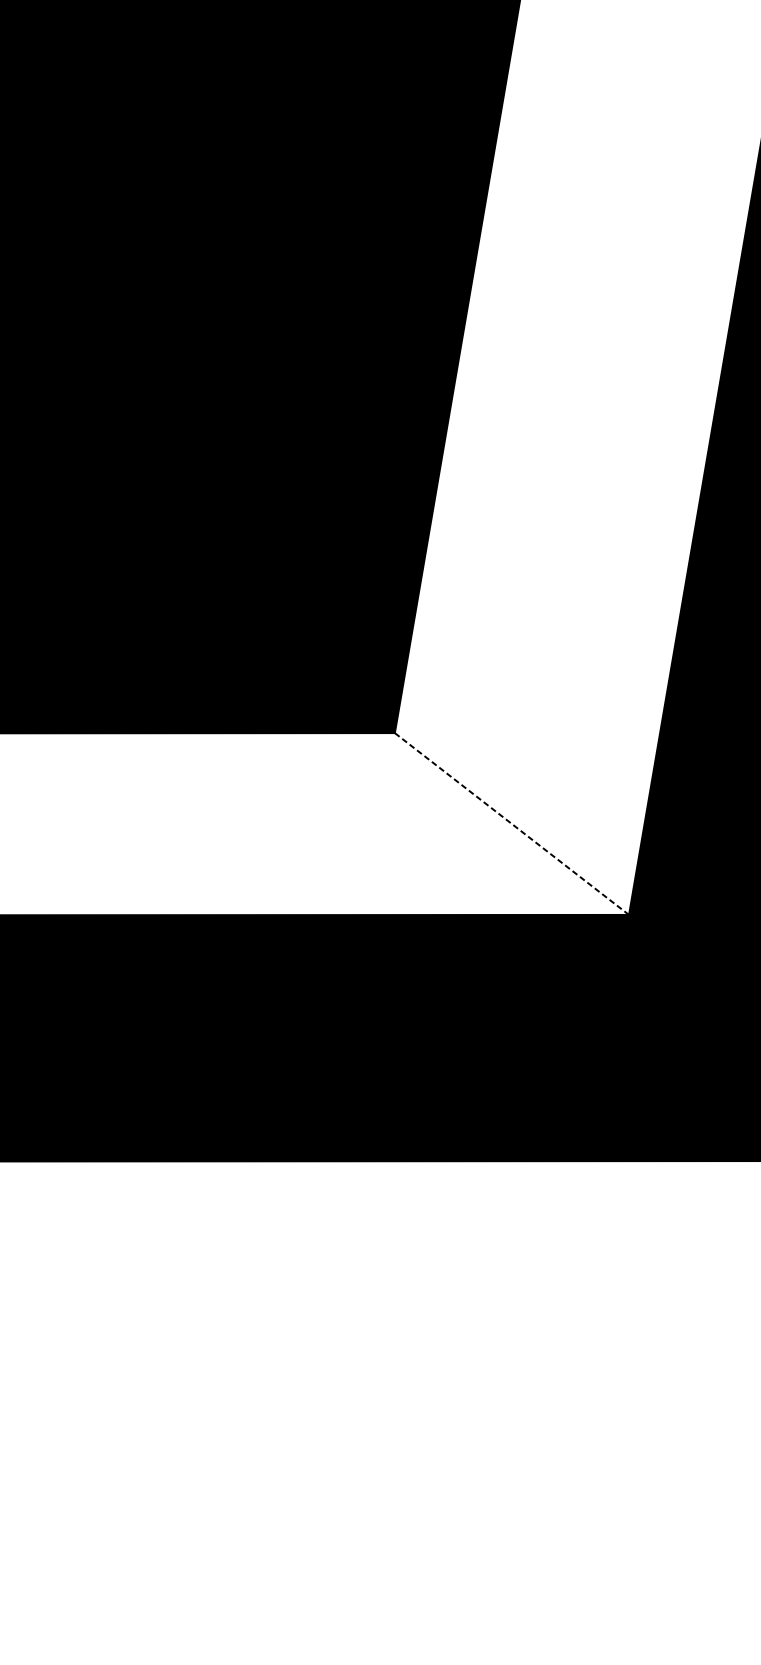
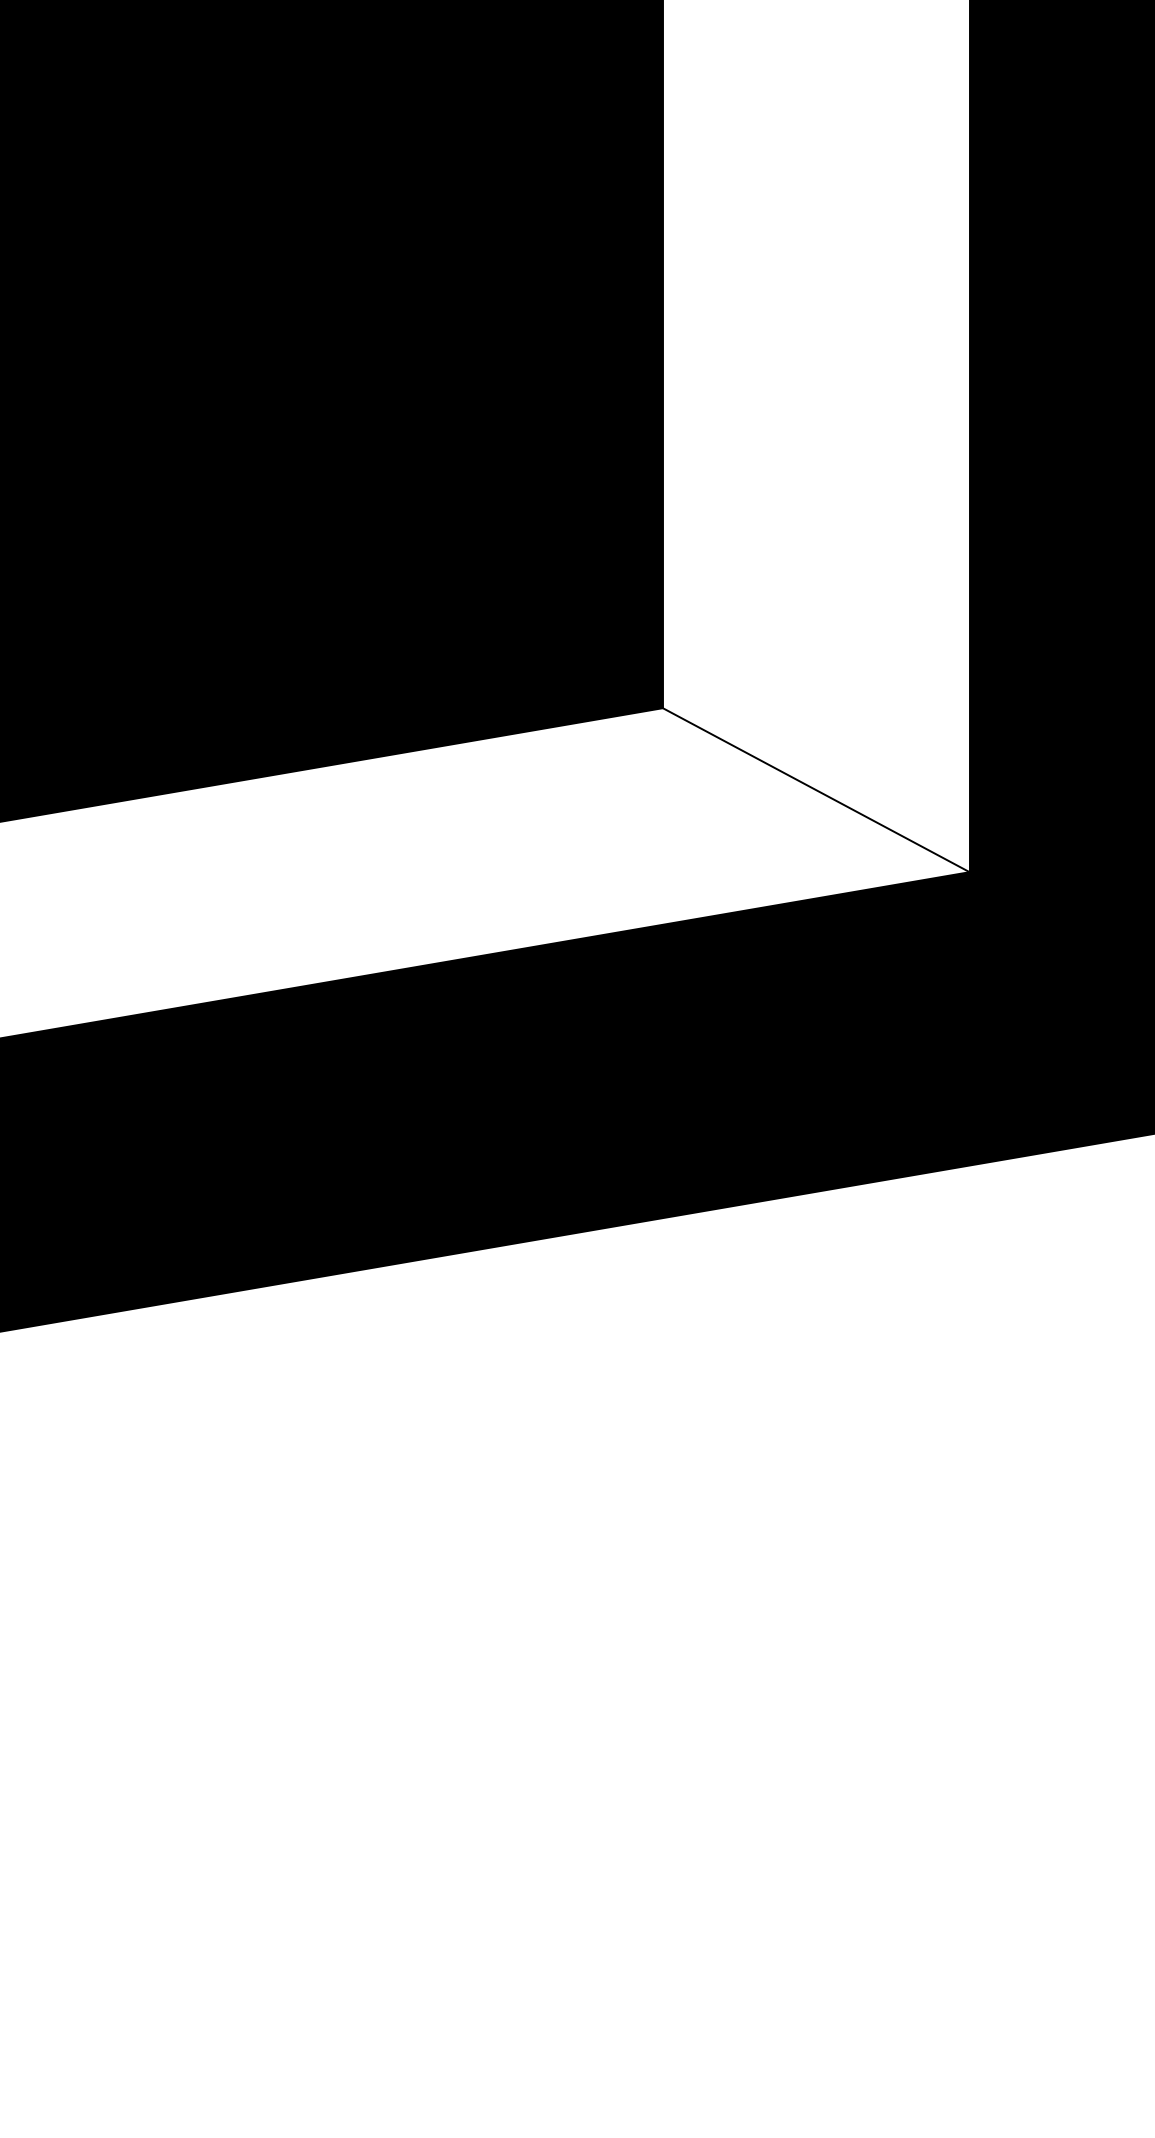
line: (512, 824) -> (816, 790), dashed -> solid

